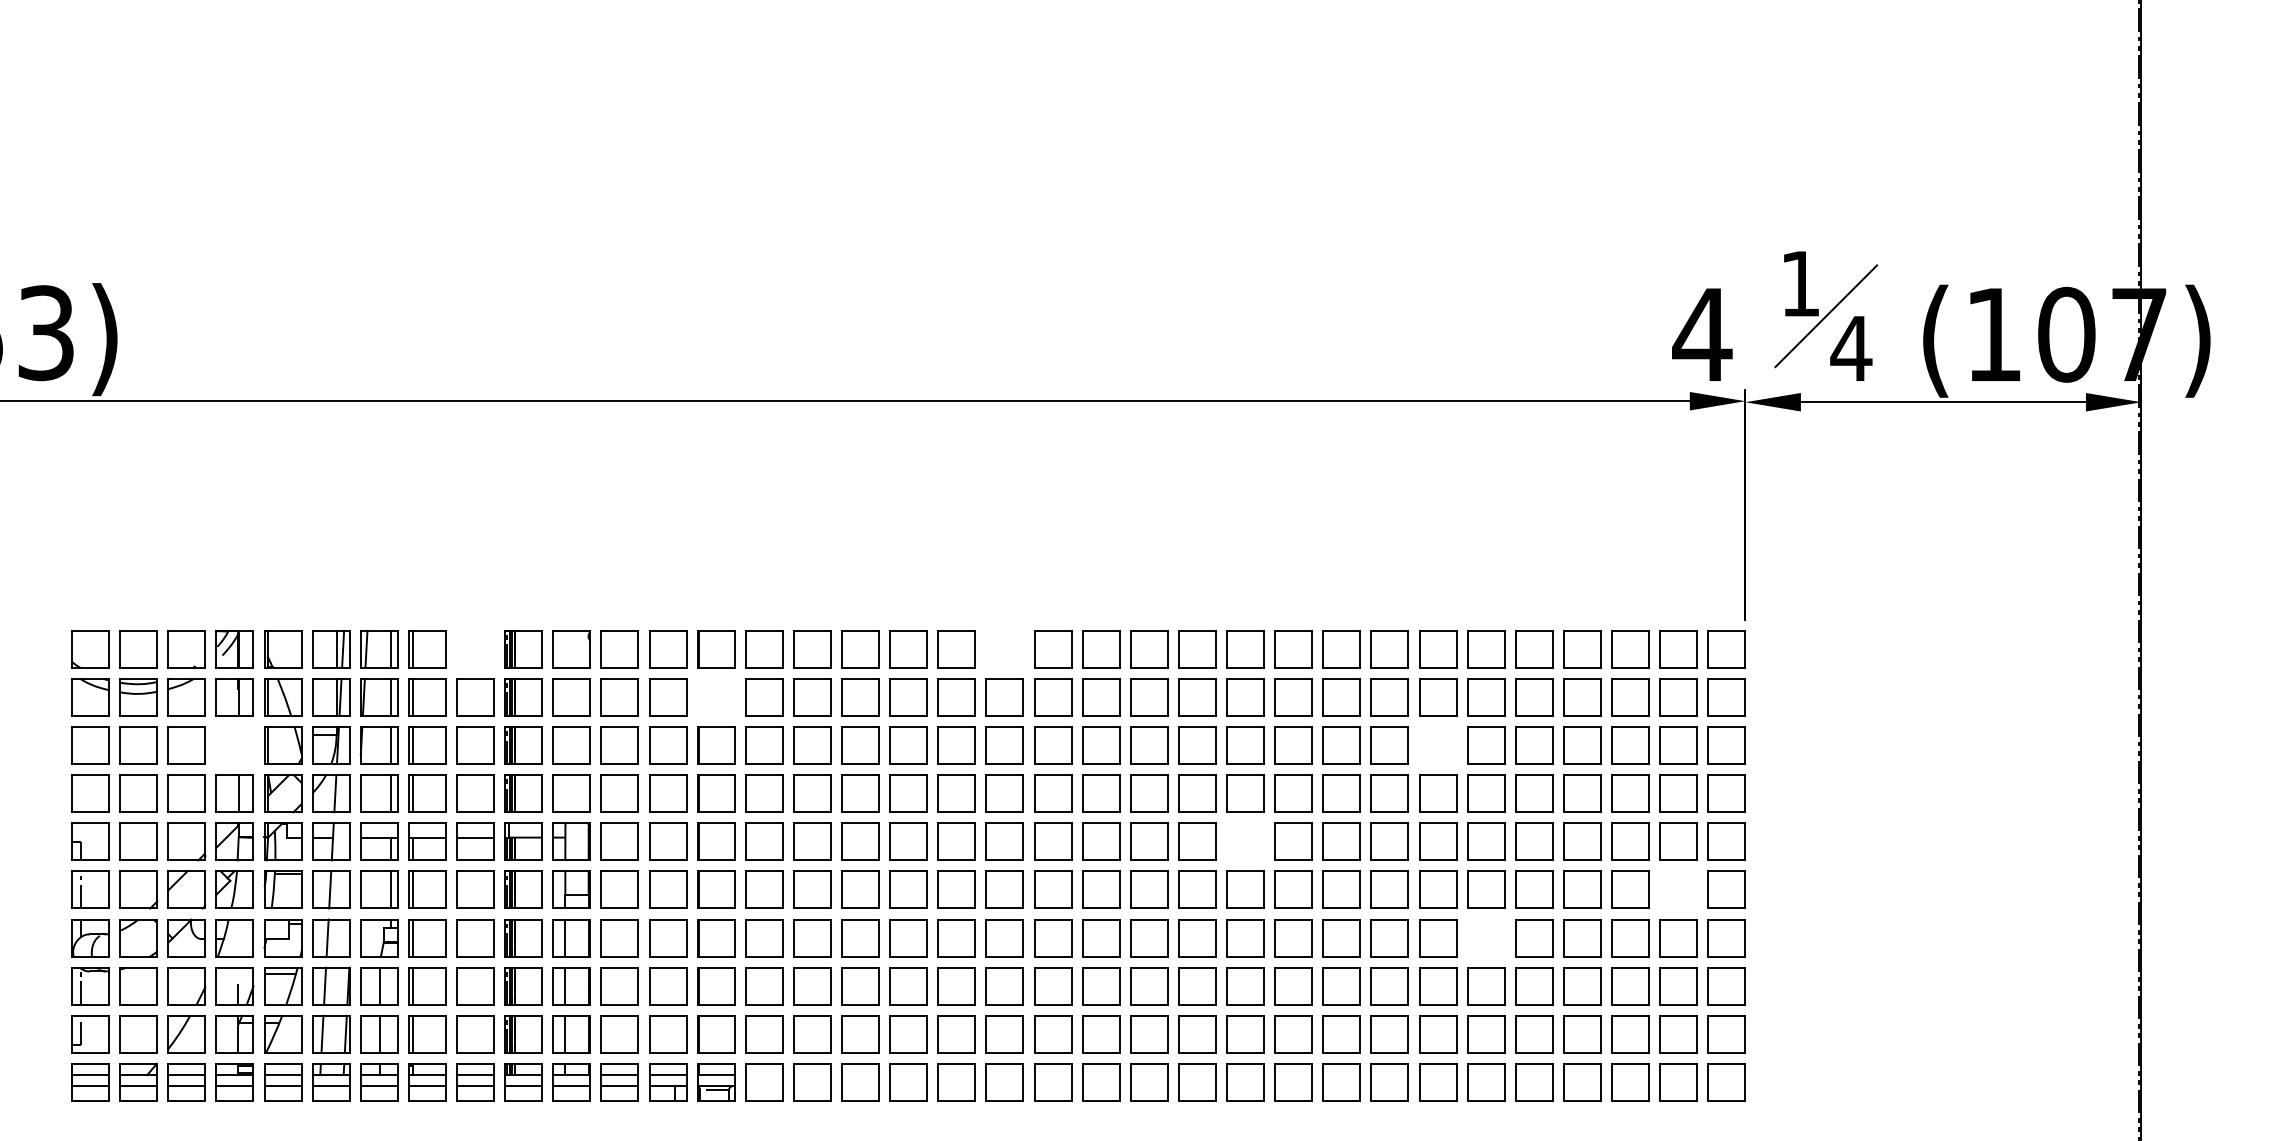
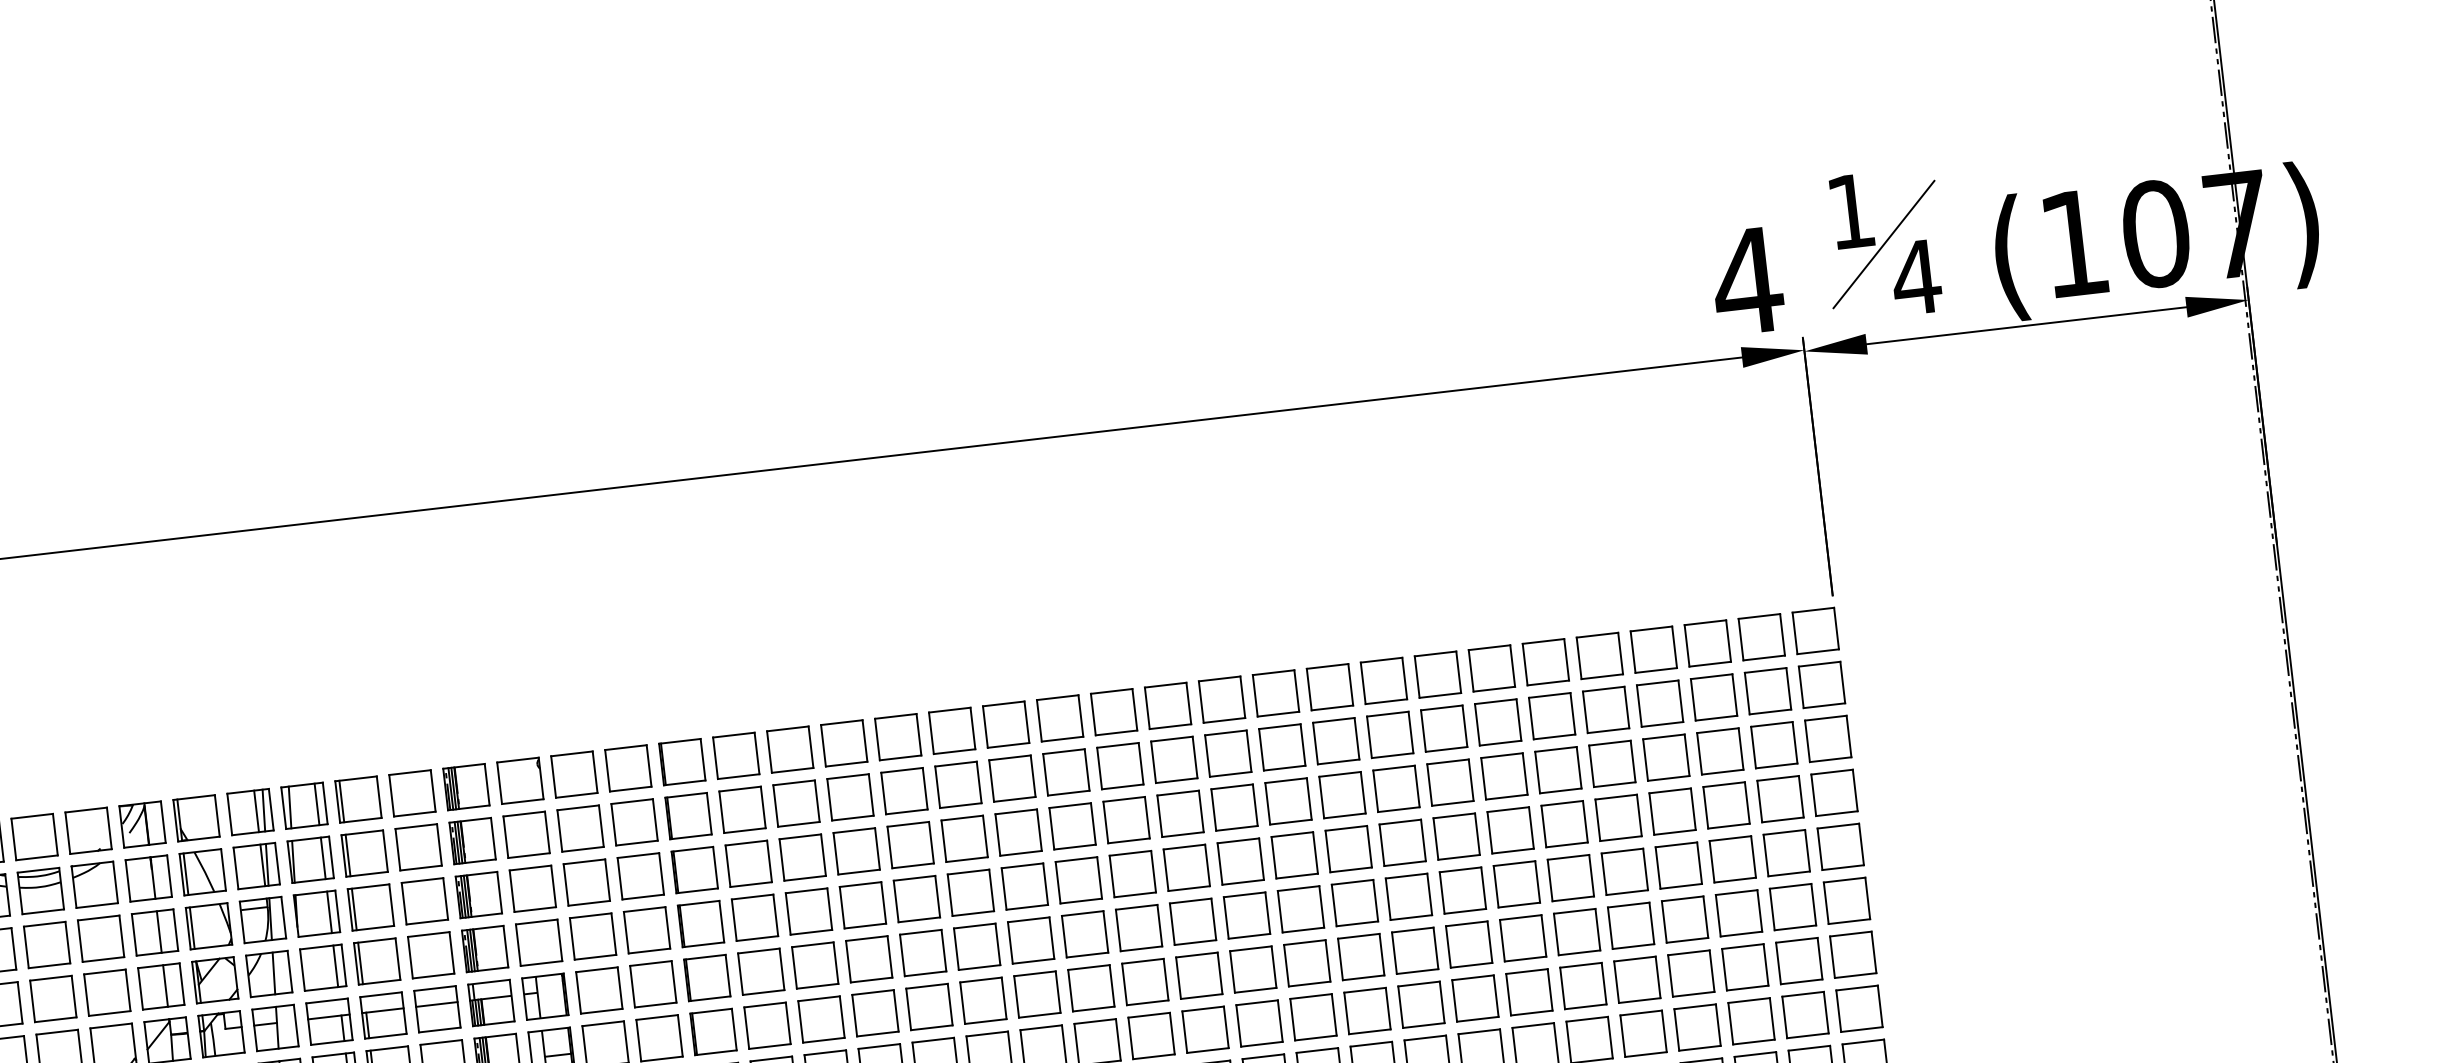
part: (475, 649) -> (412, 793), added
part: (1004, 649) -> (1005, 724), added
part: (716, 697) -> (688, 816), added
part: (234, 745) -> (154, 932), added
part: (1438, 745) -> (1504, 776), added
part: (1245, 841) -> (1300, 908), added
part: (1678, 889) -> (1792, 906), added
part: (1486, 938) -> (1583, 986), added

